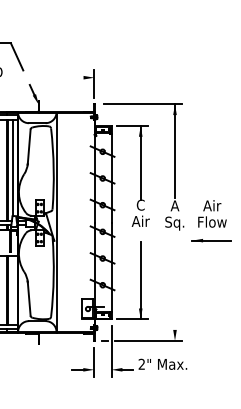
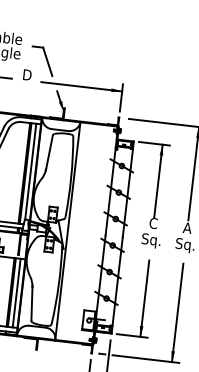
line: (53, 77) -> (81, 86), added
text: (140, 222) -> (151, 240), Air -> Sq.
line: (12, 289) -> (16, 292), added
line: (175, 290) -> (178, 312), added

